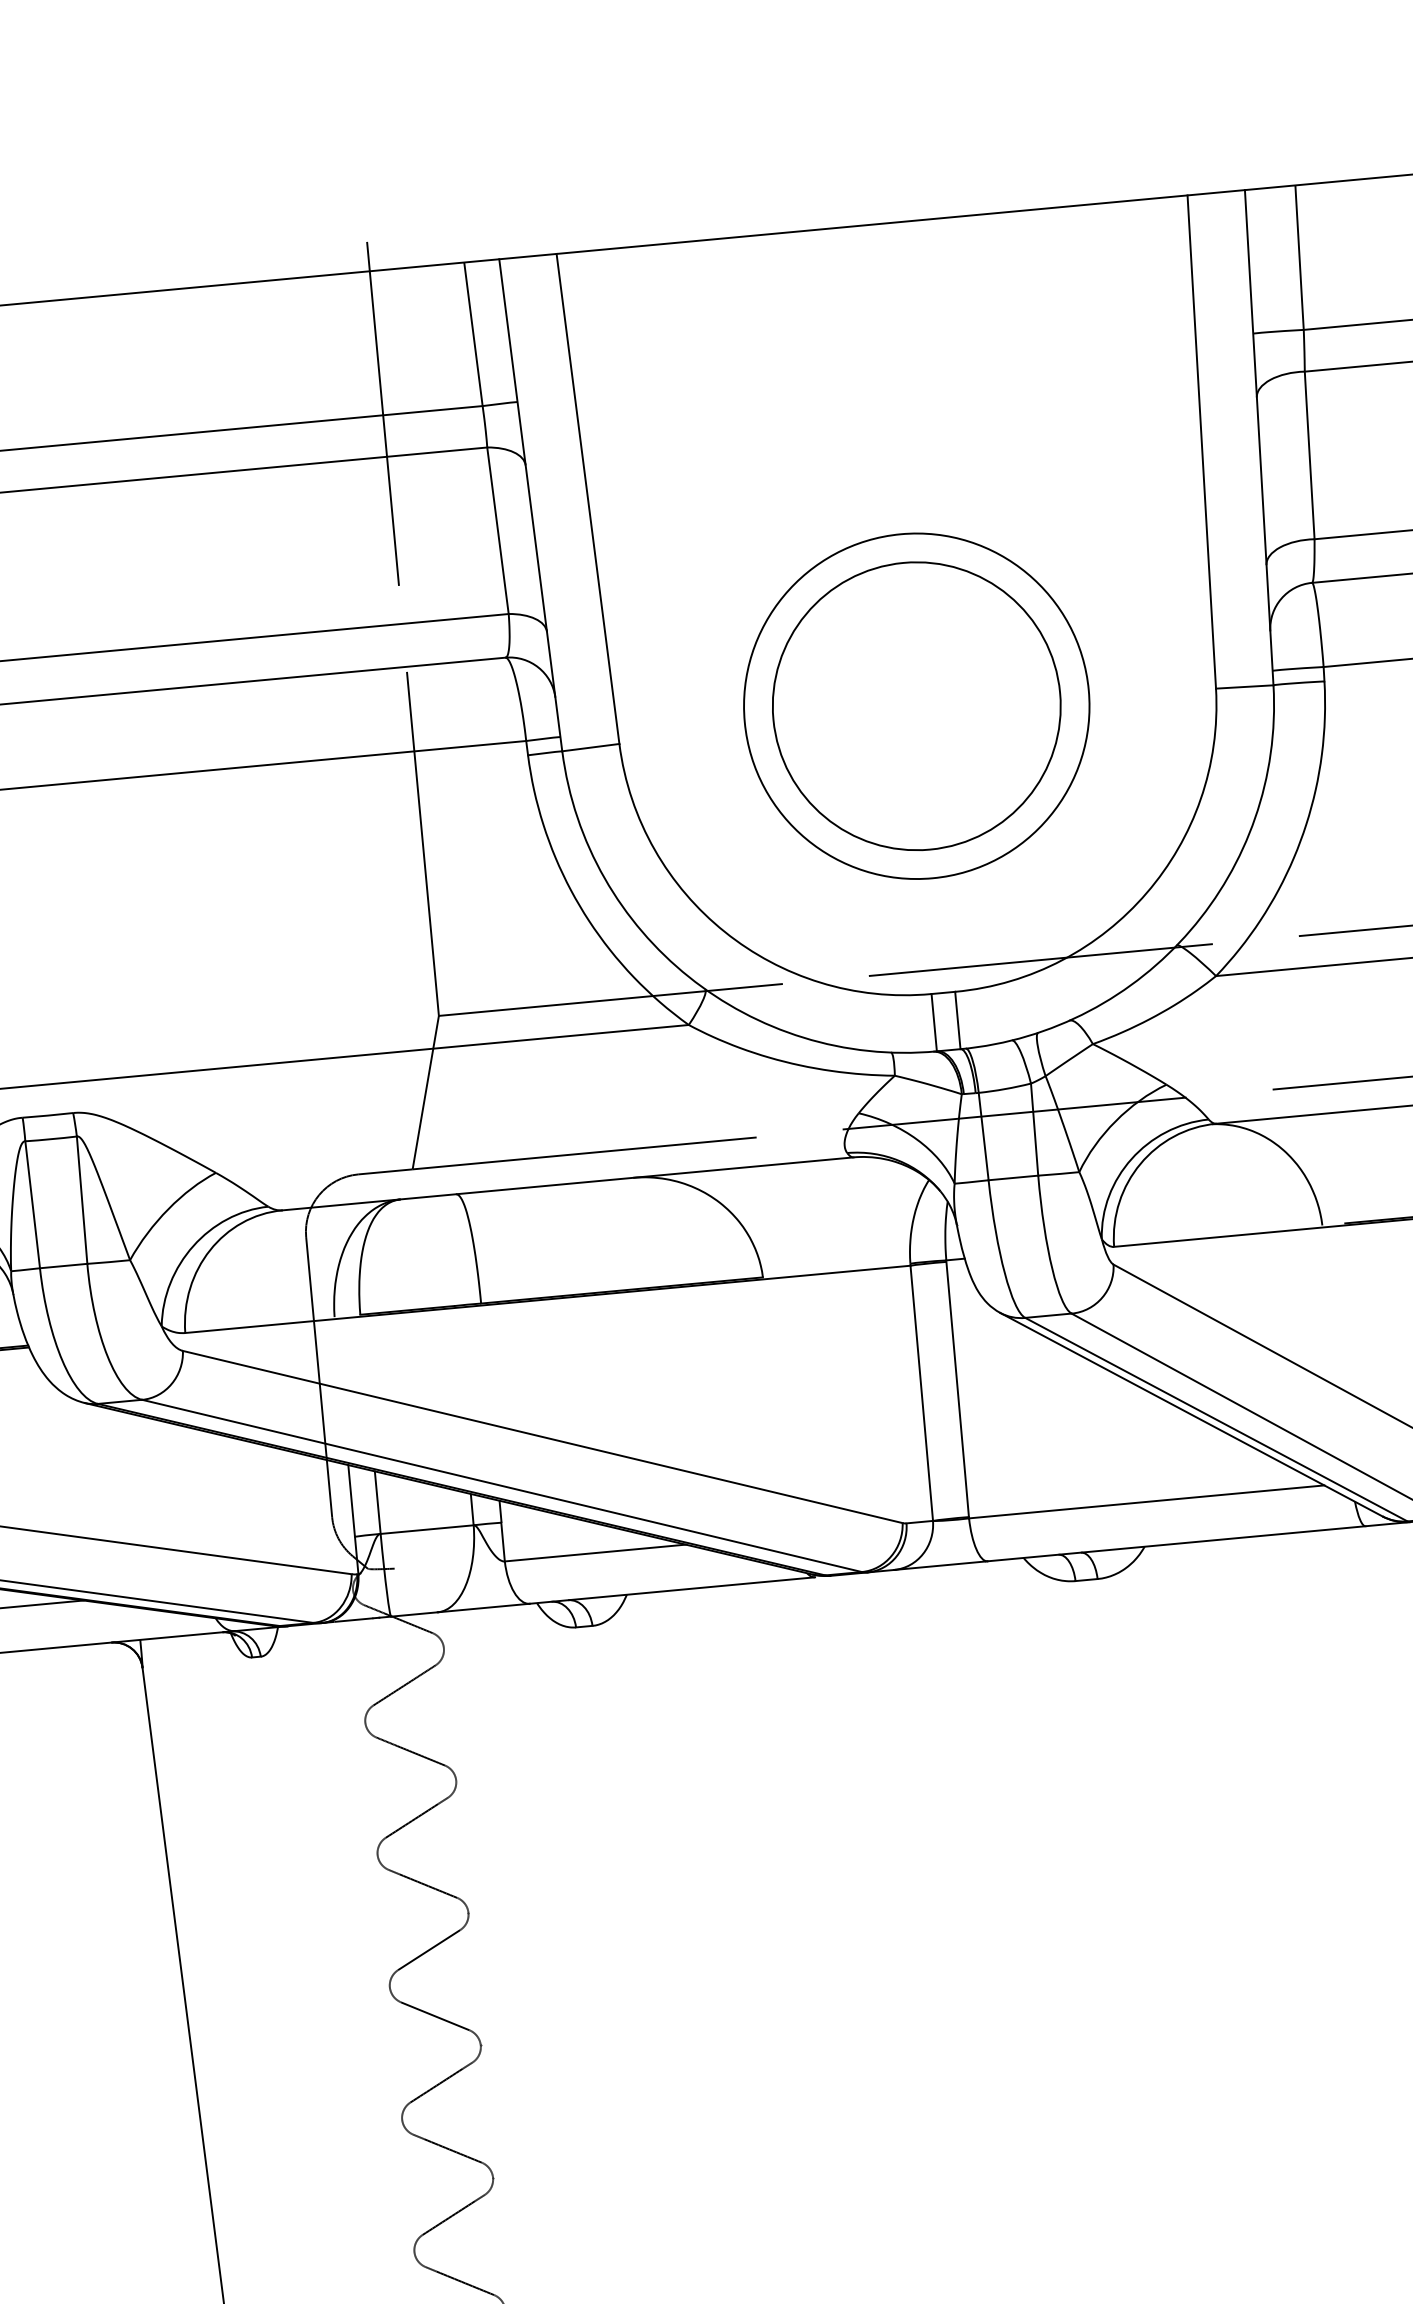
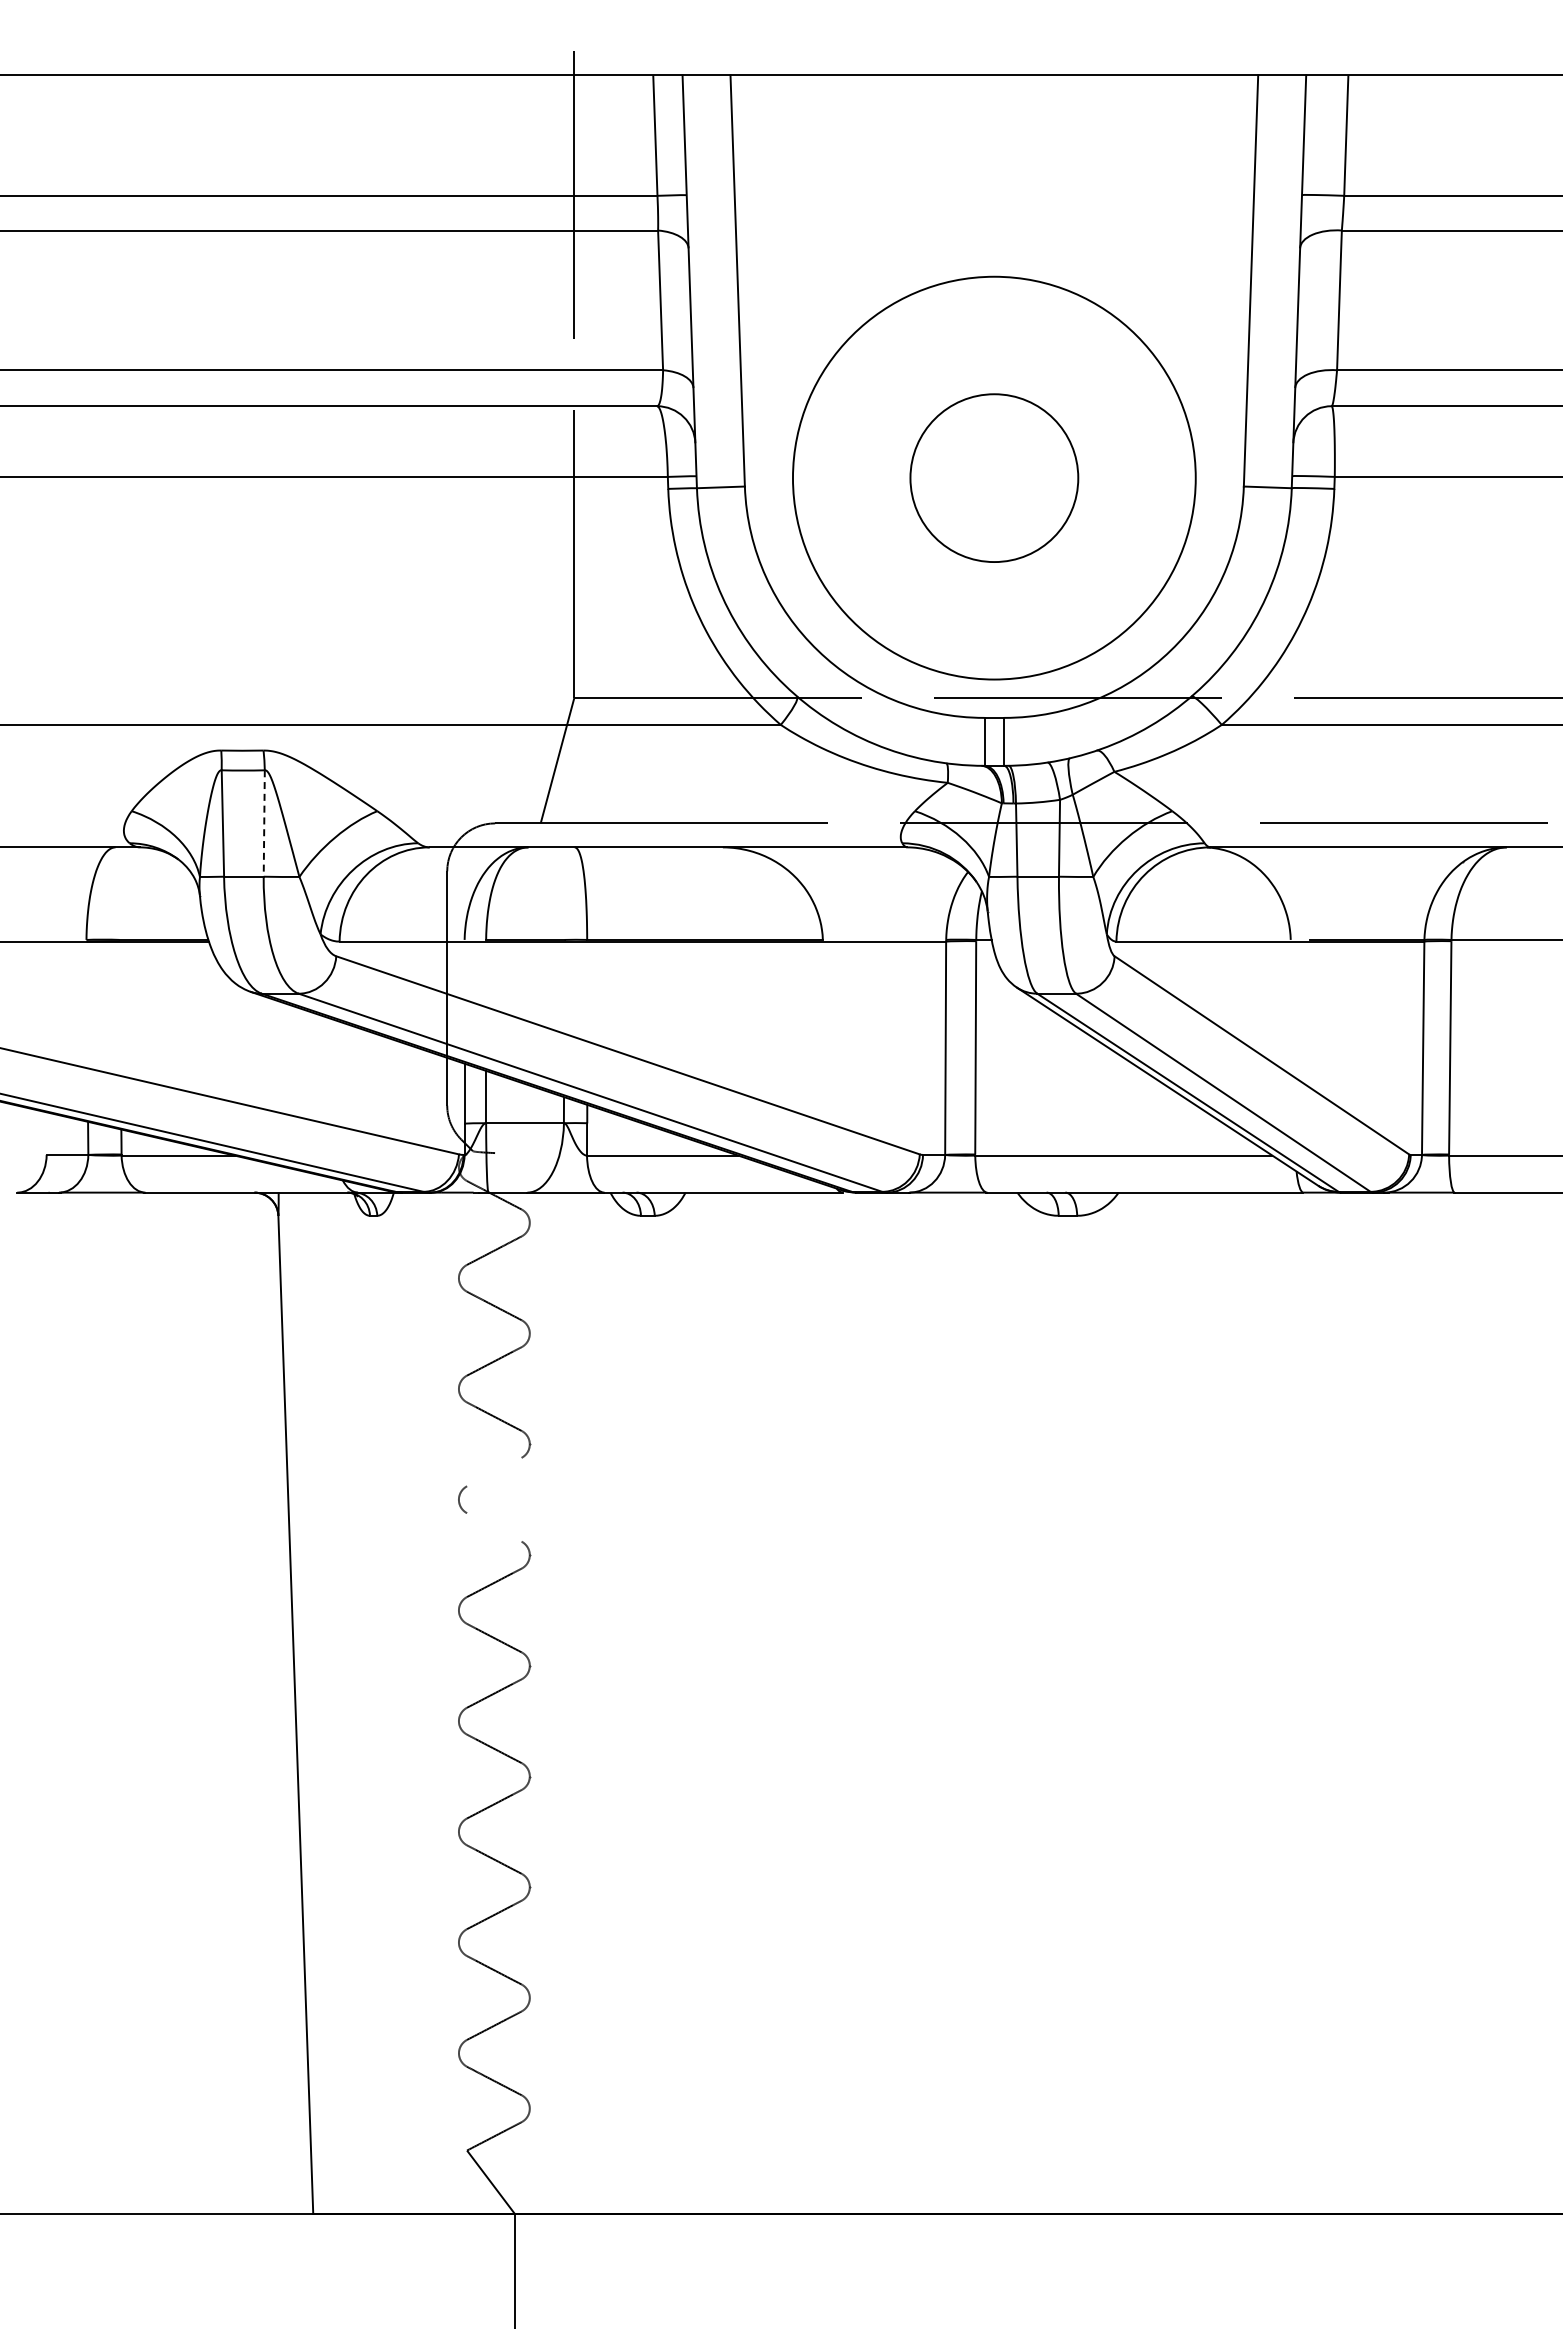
circle: (916, 706) -> (994, 478), size x0.7
circle: (916, 706) -> (994, 478), size x1.4
line: (82, 1200) -> (264, 823), solid -> dashed
line: (429, 1949) -> (494, 1471), removed
line: (435, 2016) -> (494, 1527), removed

